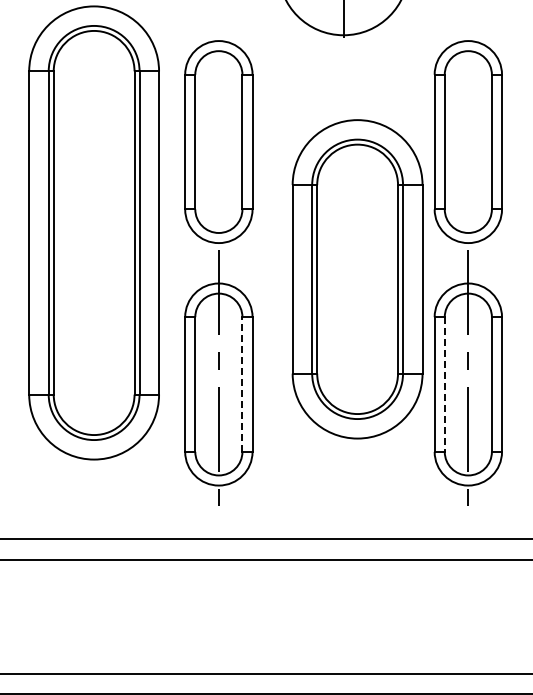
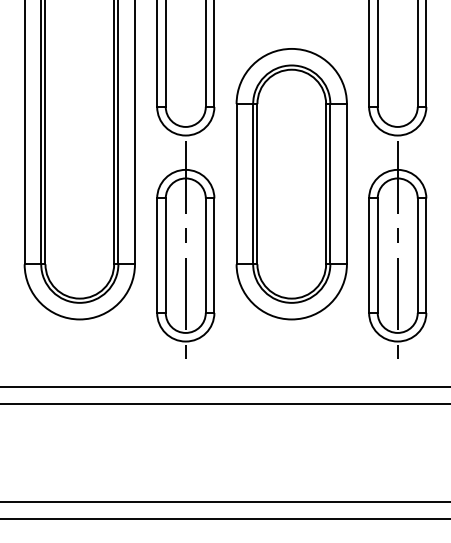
part: (357, 279) -> (291, 184), moved
line: (242, 384) -> (205, 255), dashed -> solid
line: (444, 385) -> (377, 256), dashed -> solid

